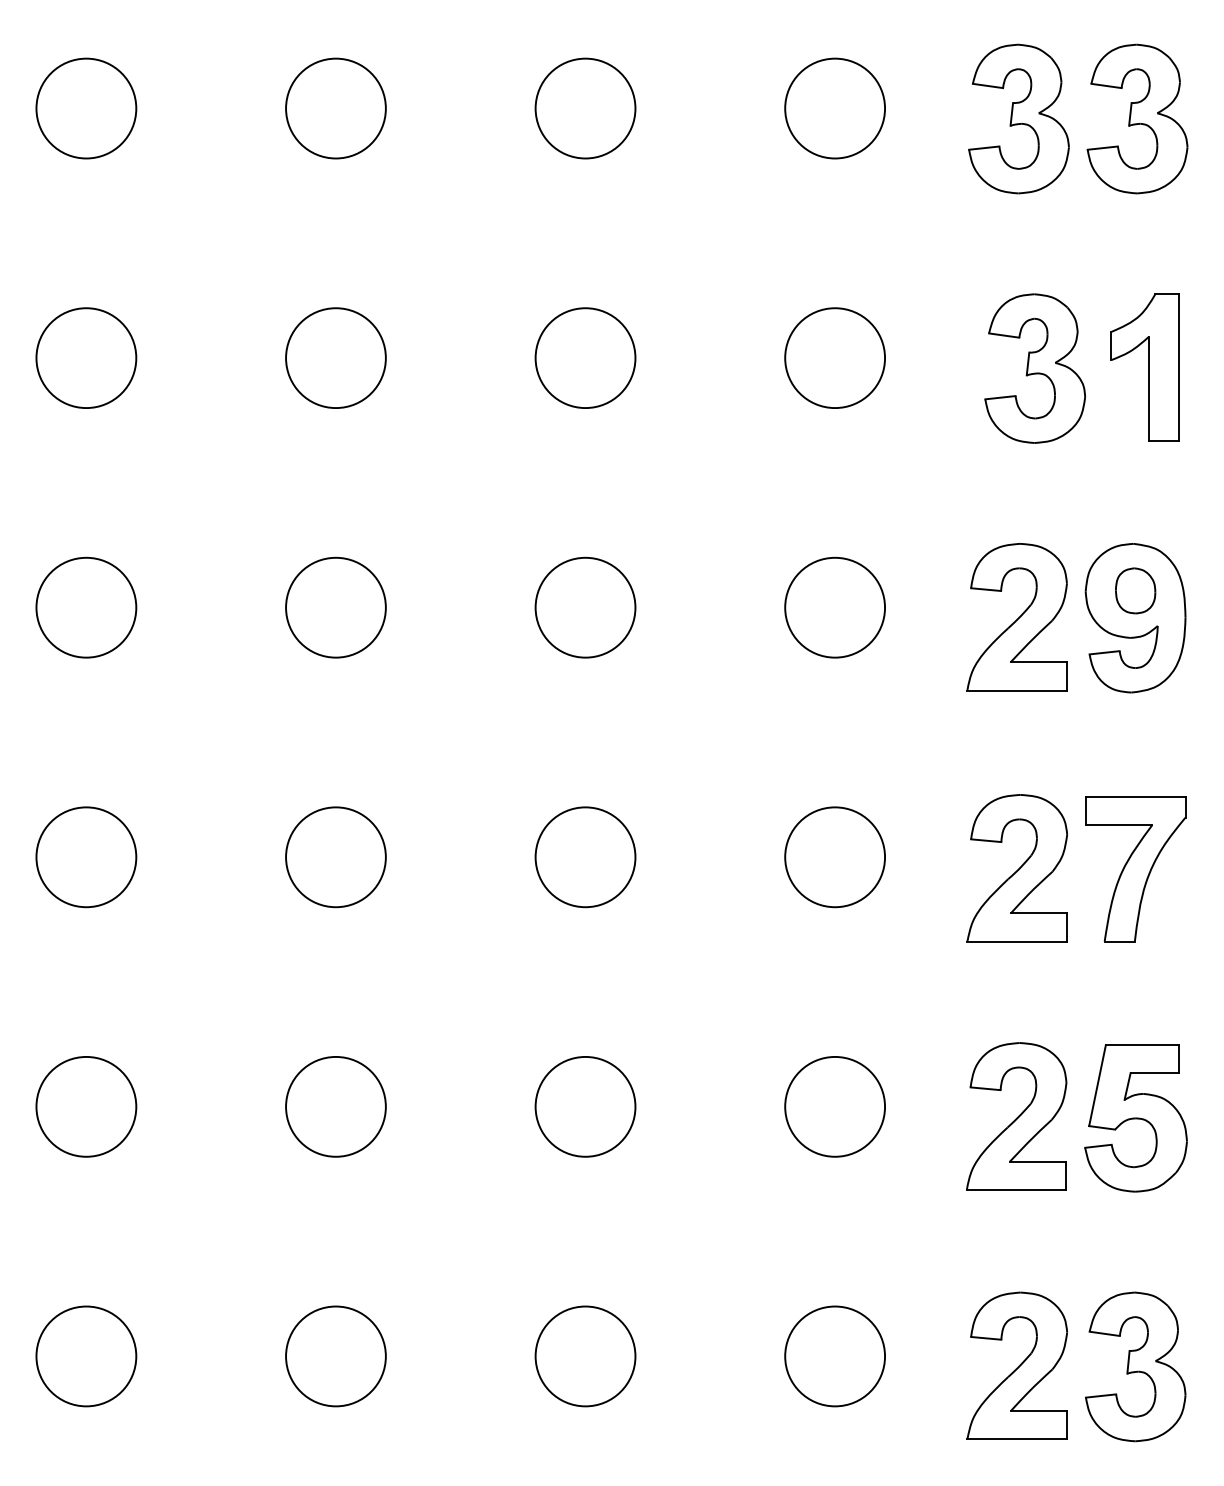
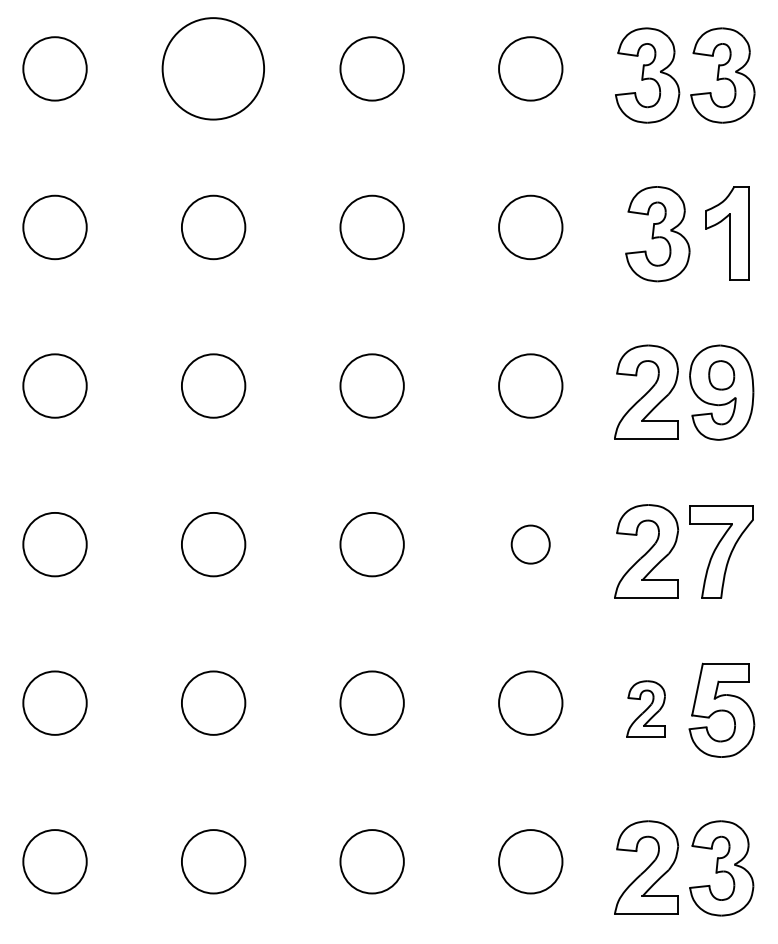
circle: (335, 107) -> (213, 68), size x1.6
circle: (834, 857) -> (530, 544), size x0.6
part: (1015, 1115) -> (645, 708), size x0.6

